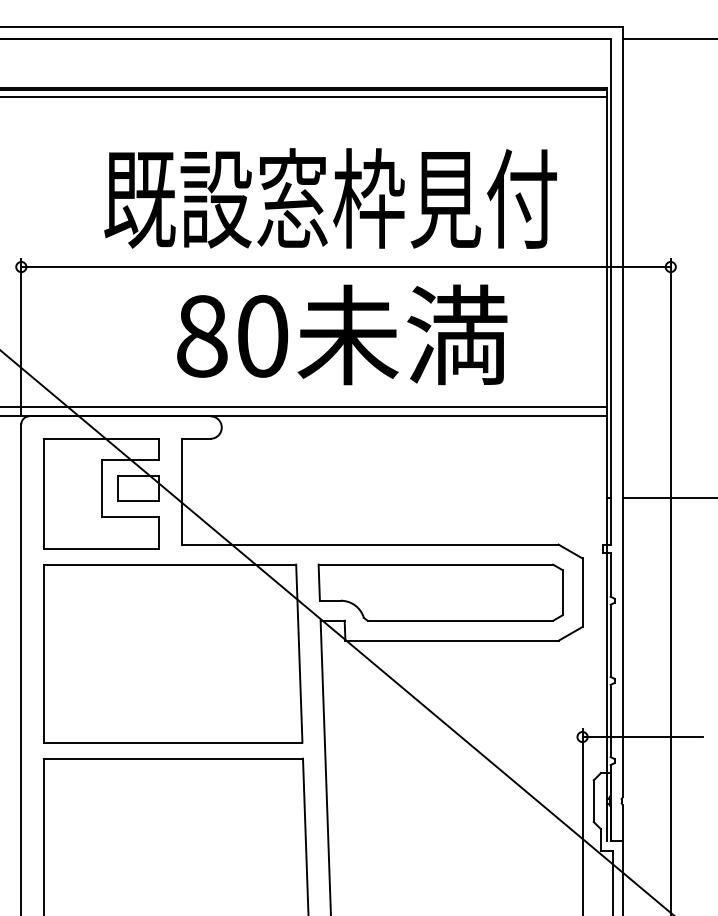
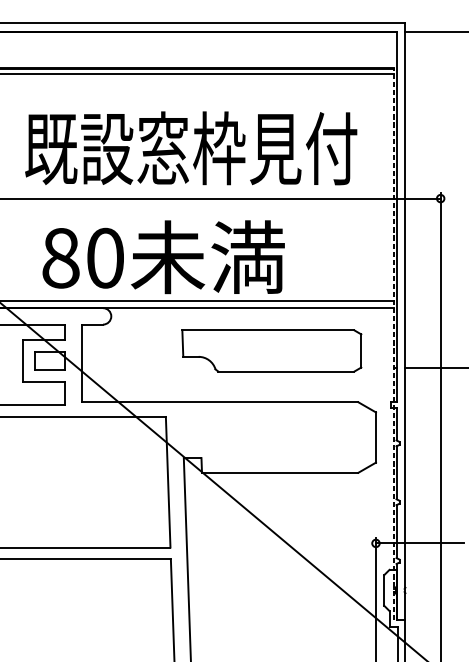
text: (342, 334) -> (163, 256), moved
line: (606, 464) -> (393, 343), solid -> dashed
part: (440, 592) -> (271, 350), moved

